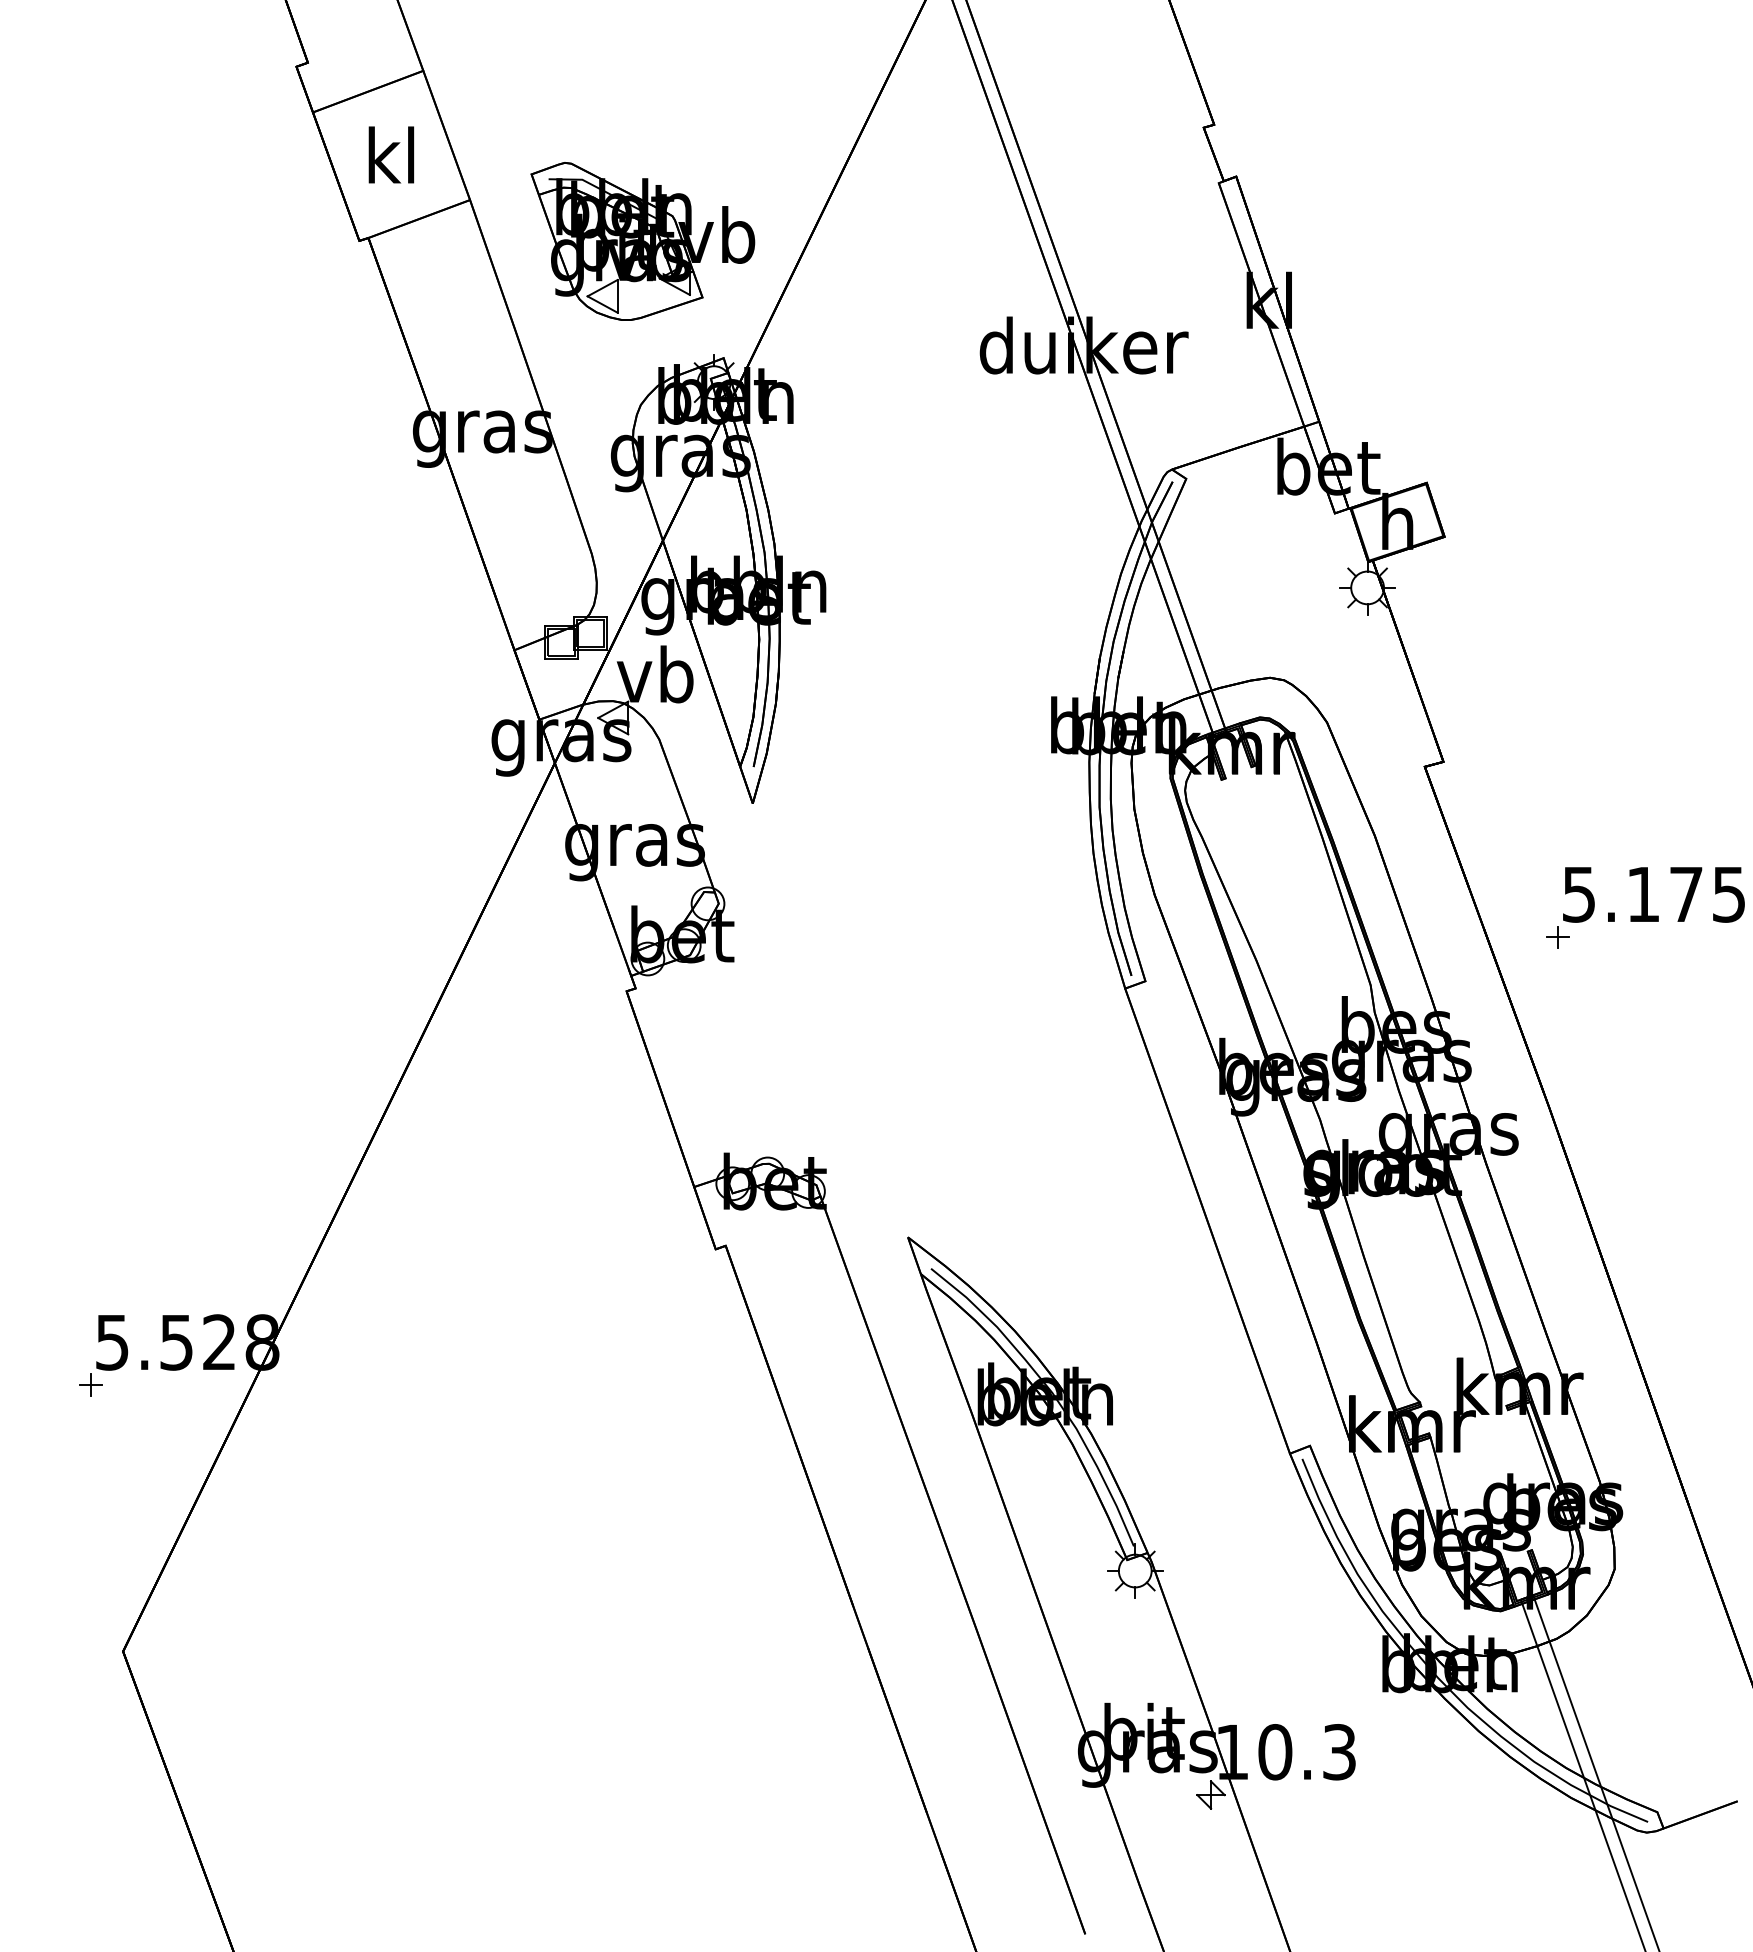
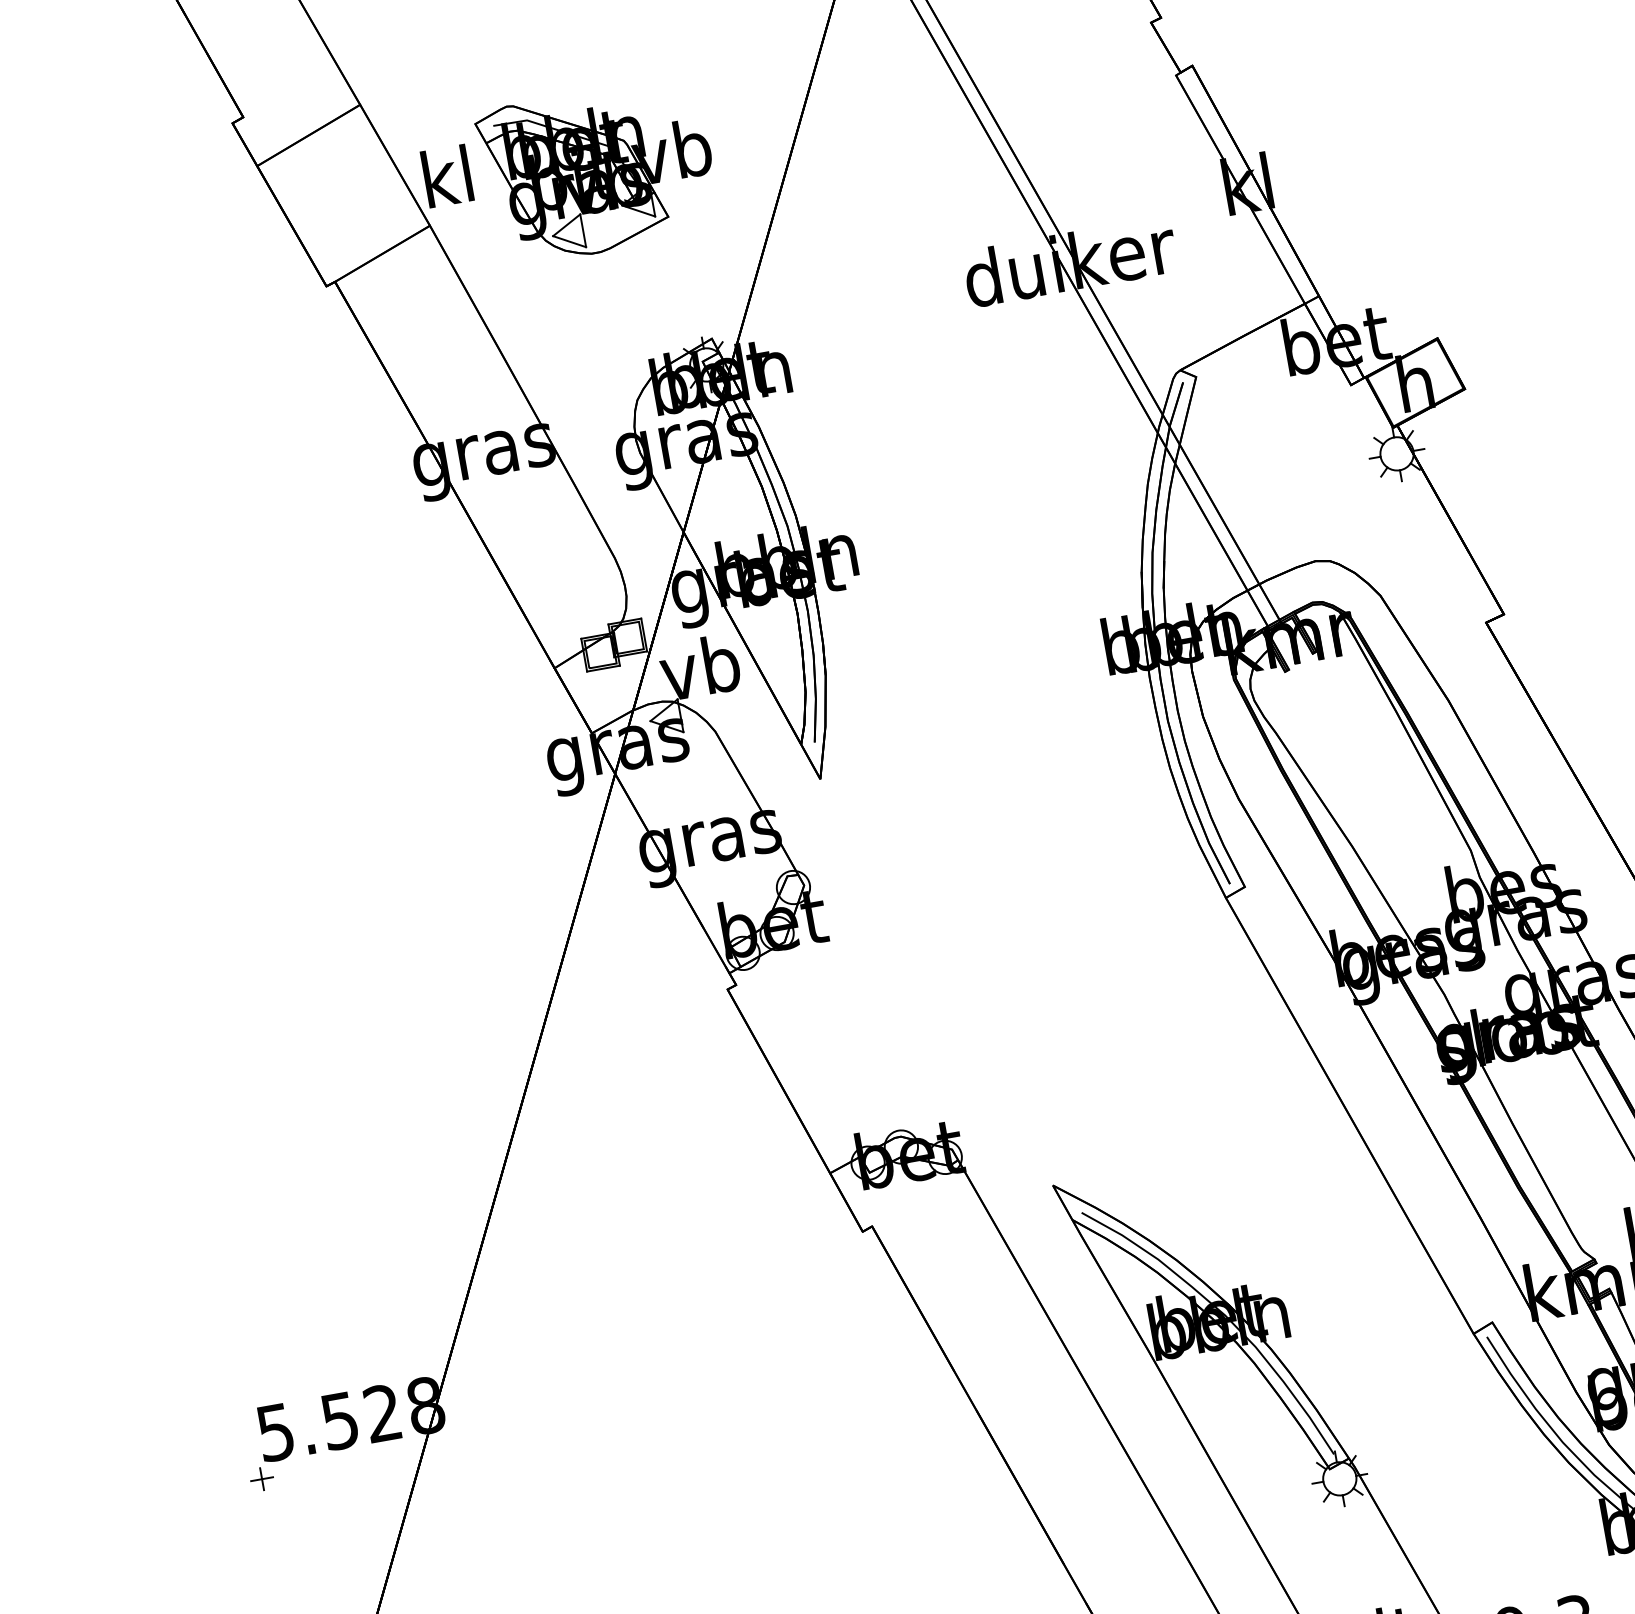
text: (391, 154) -> (447, 175), moved
part: (642, 241) -> (598, 171), moved

